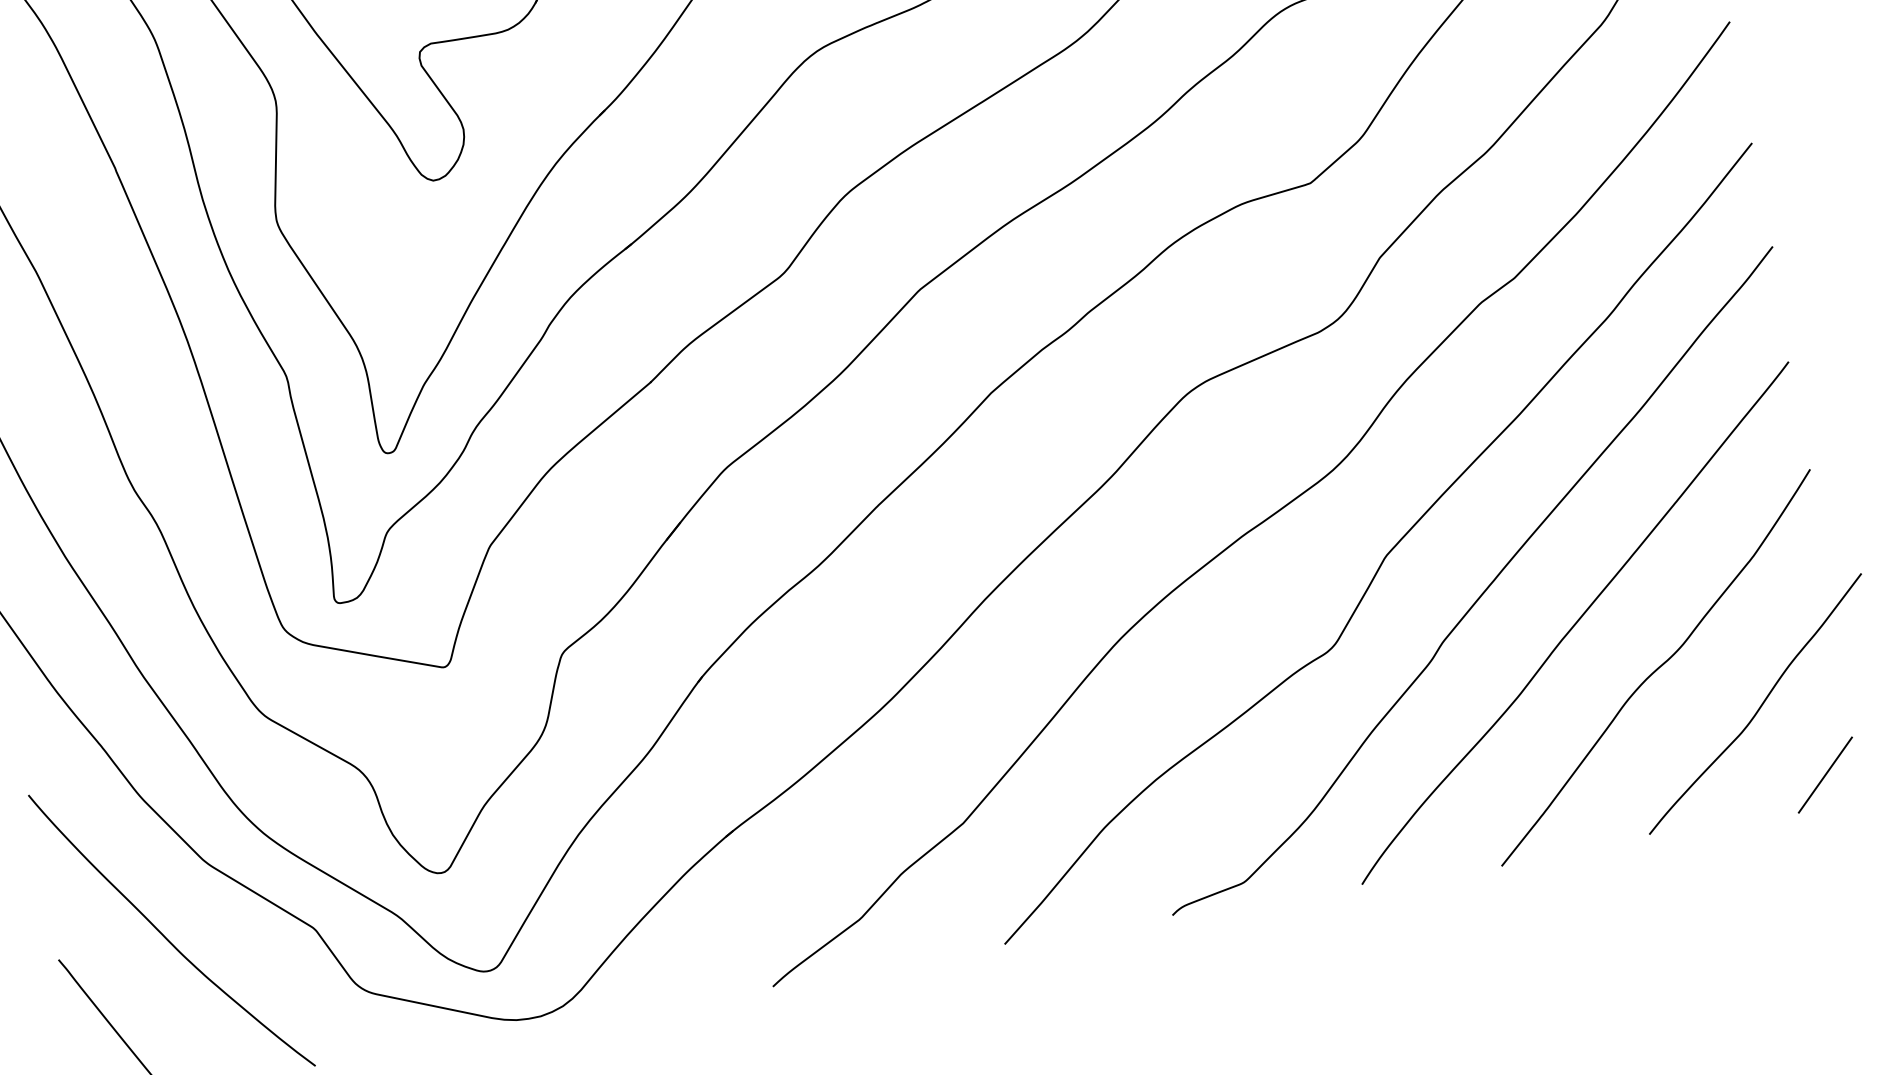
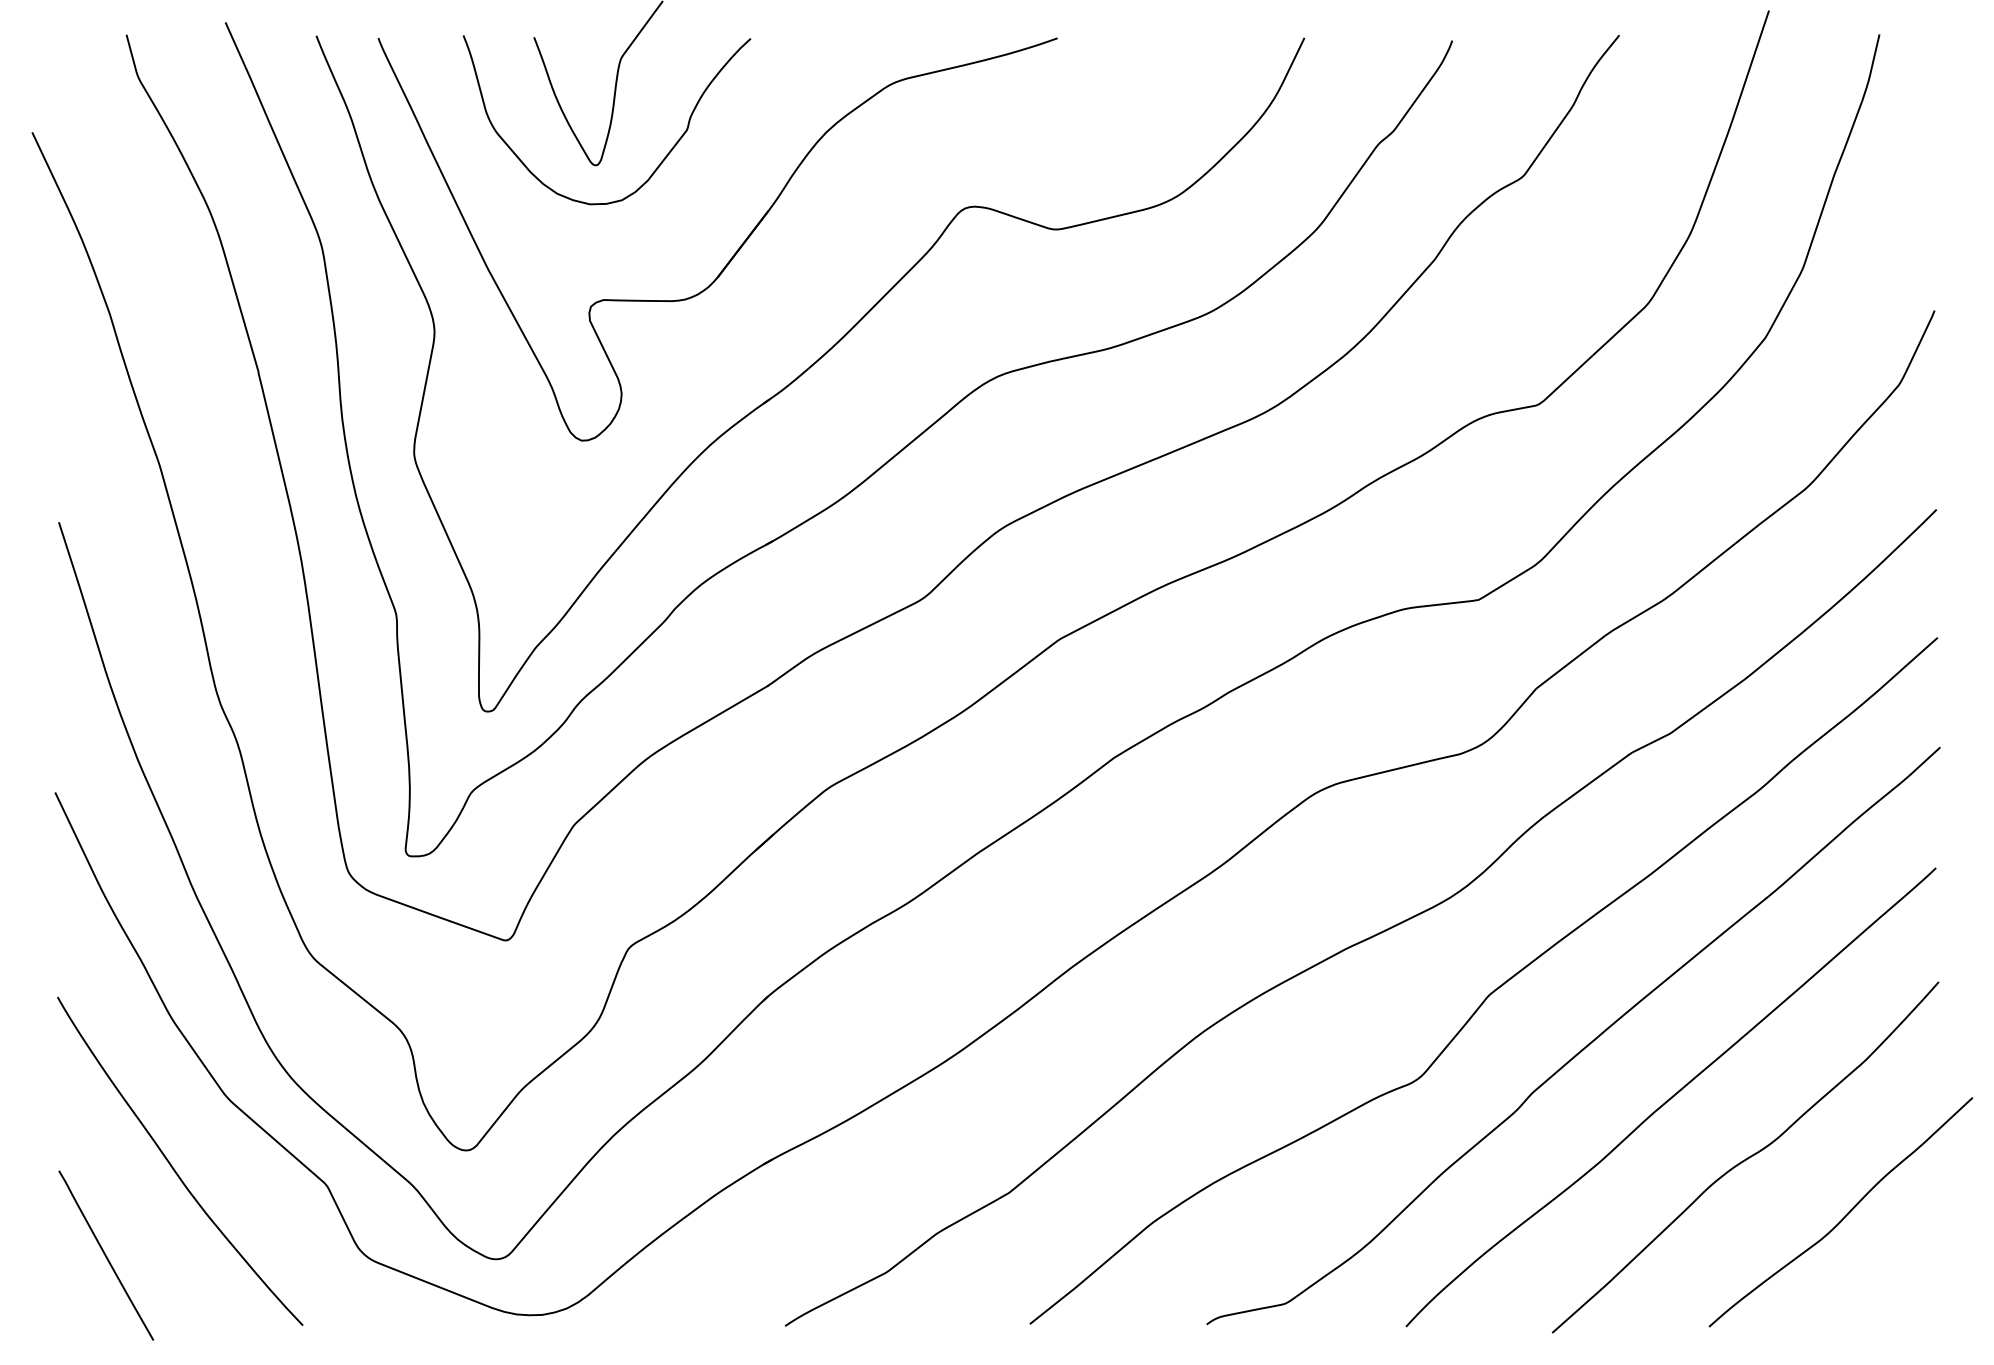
line: (1825, 775) -> (1899, 1297), removed

